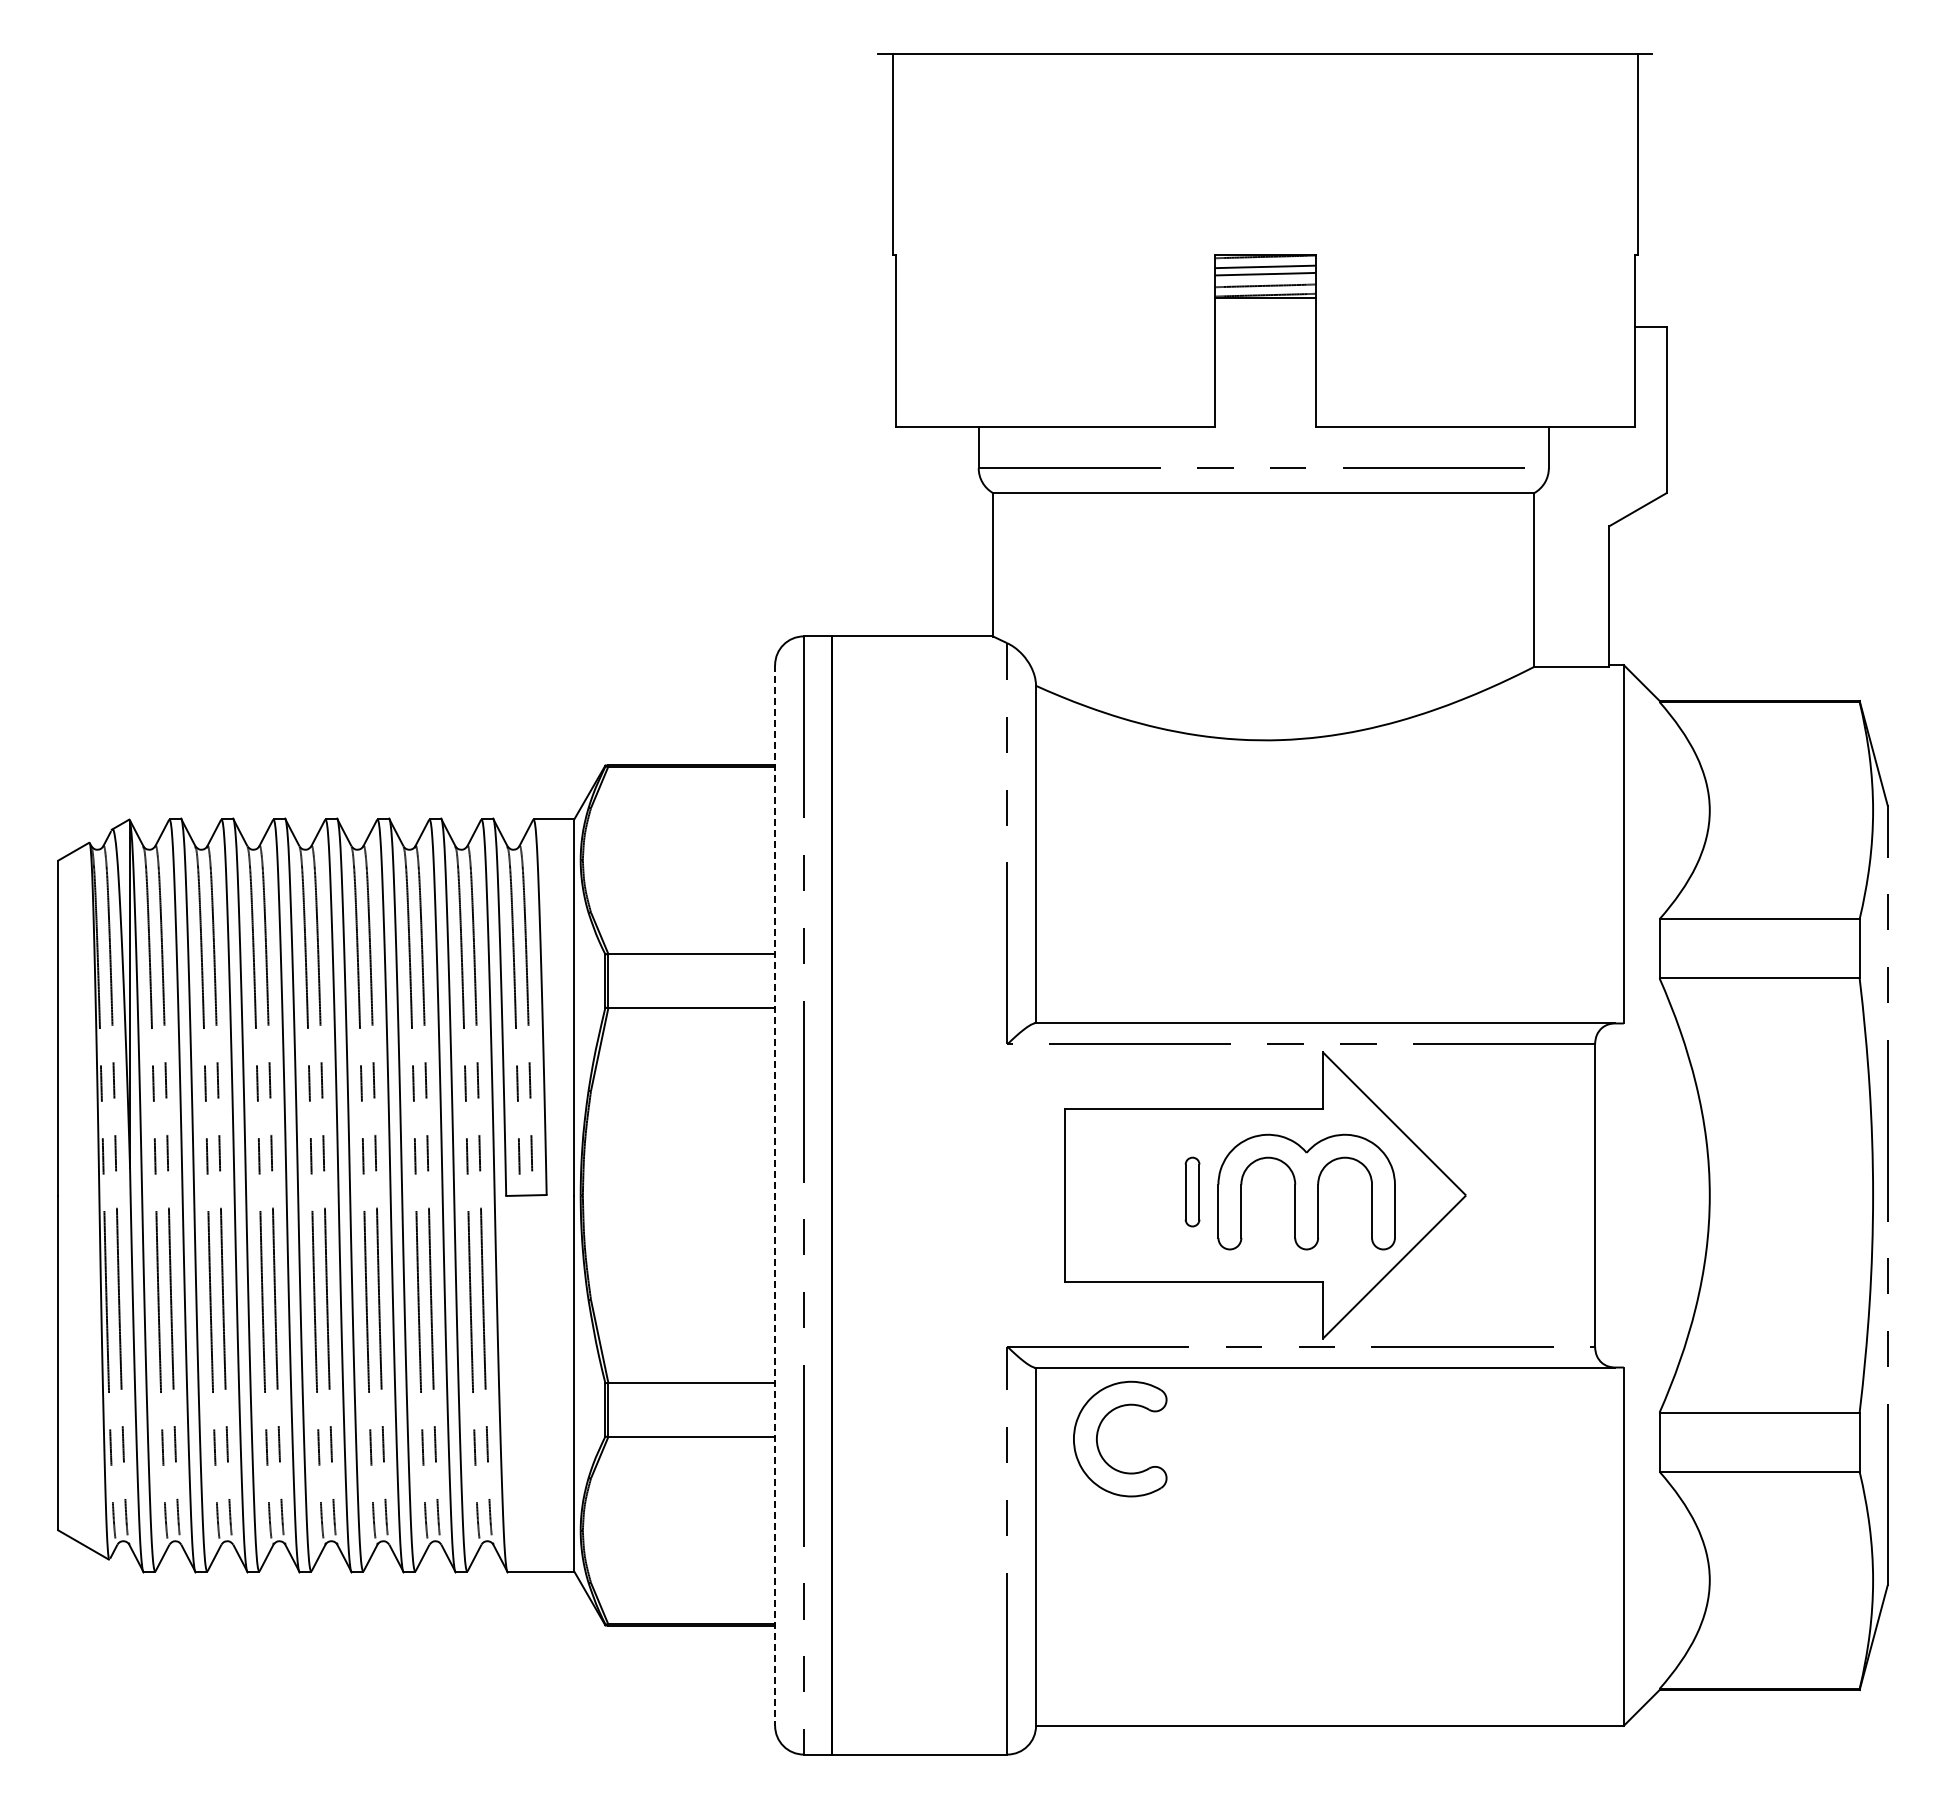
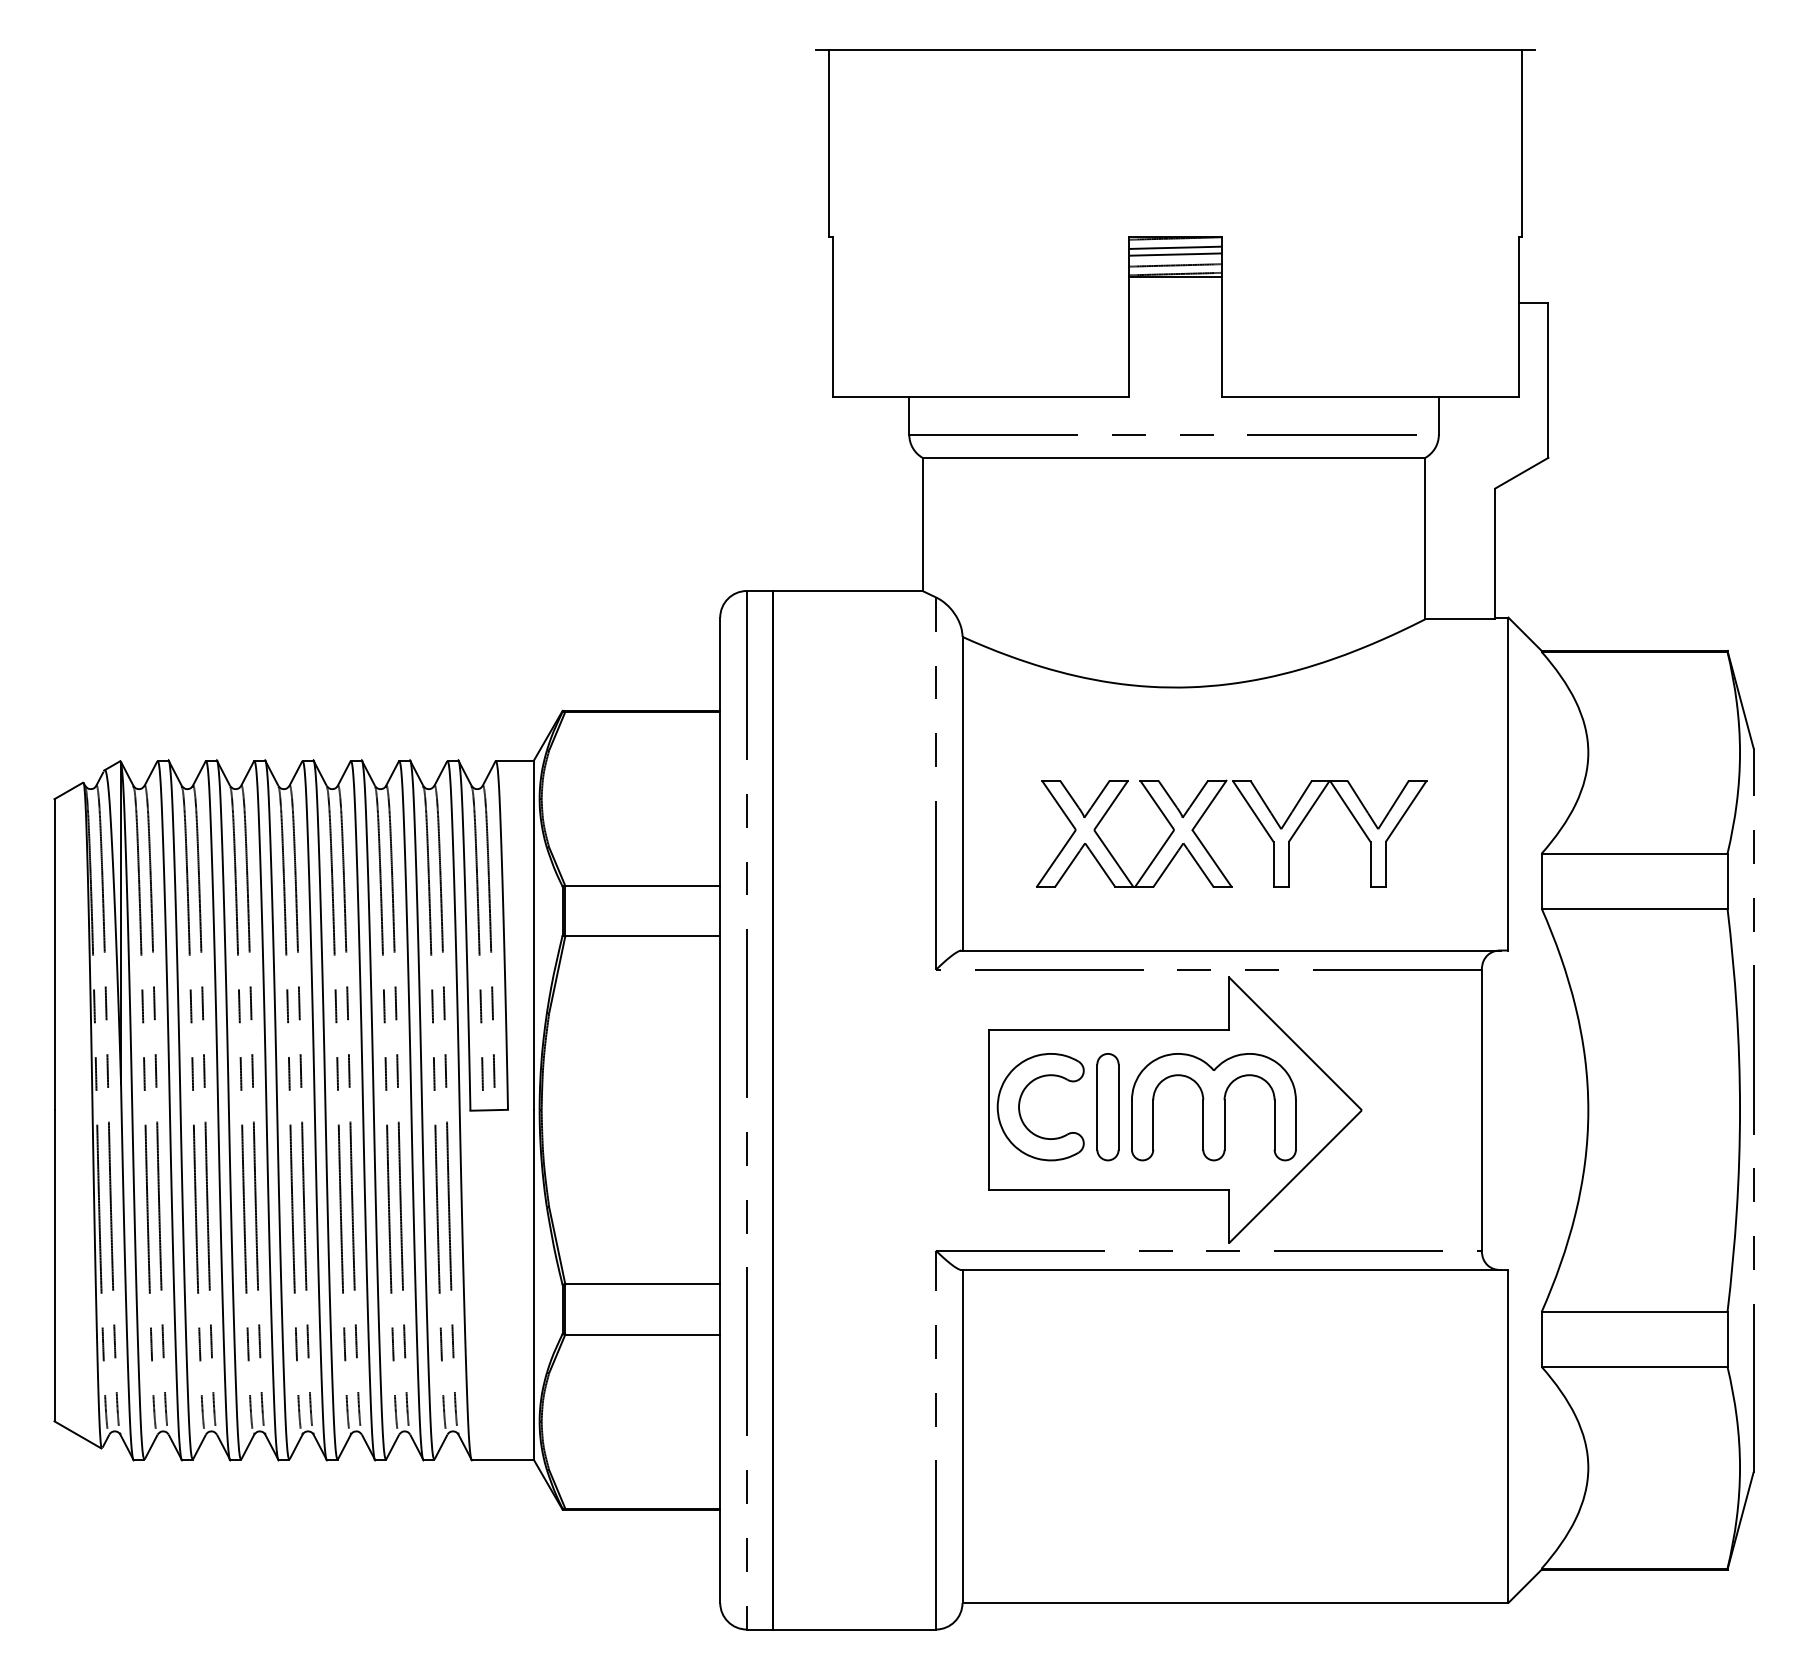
part: (1301, 917) -> (1209, 852), added
part: (1192, 1191) -> (1107, 1106), size x1.67
line: (775, 1196) -> (720, 1111), dashed -> solid
part: (1098, 1434) -> (1020, 1102), moved

